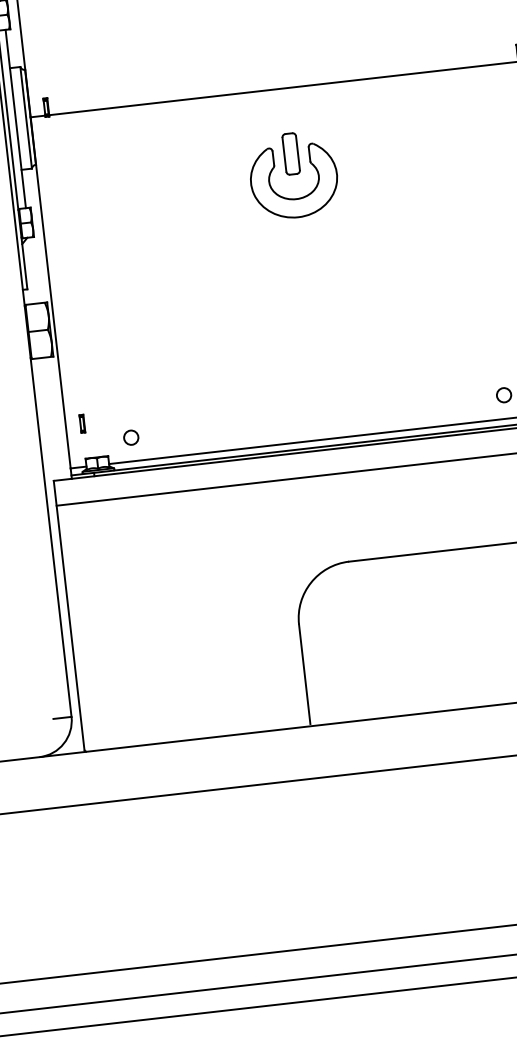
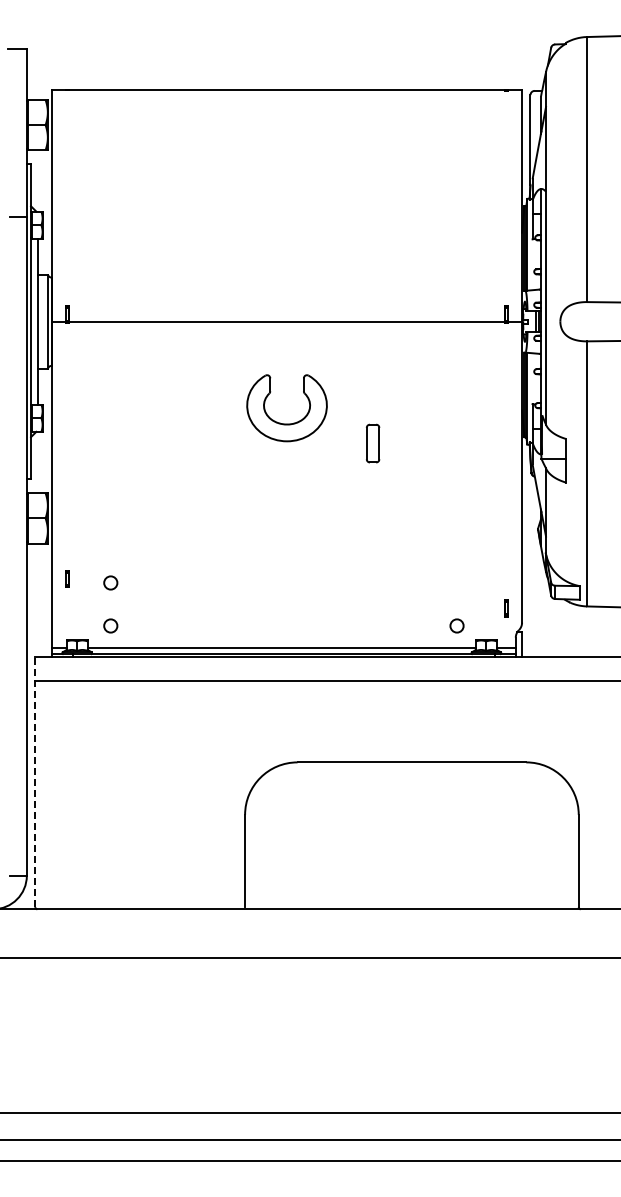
part: (290, 153) -> (372, 443), moved
circle: (125, 390) -> (110, 582), added
part: (82, 423) -> (67, 578), moved
line: (69, 615) -> (35, 782), solid -> dashed

